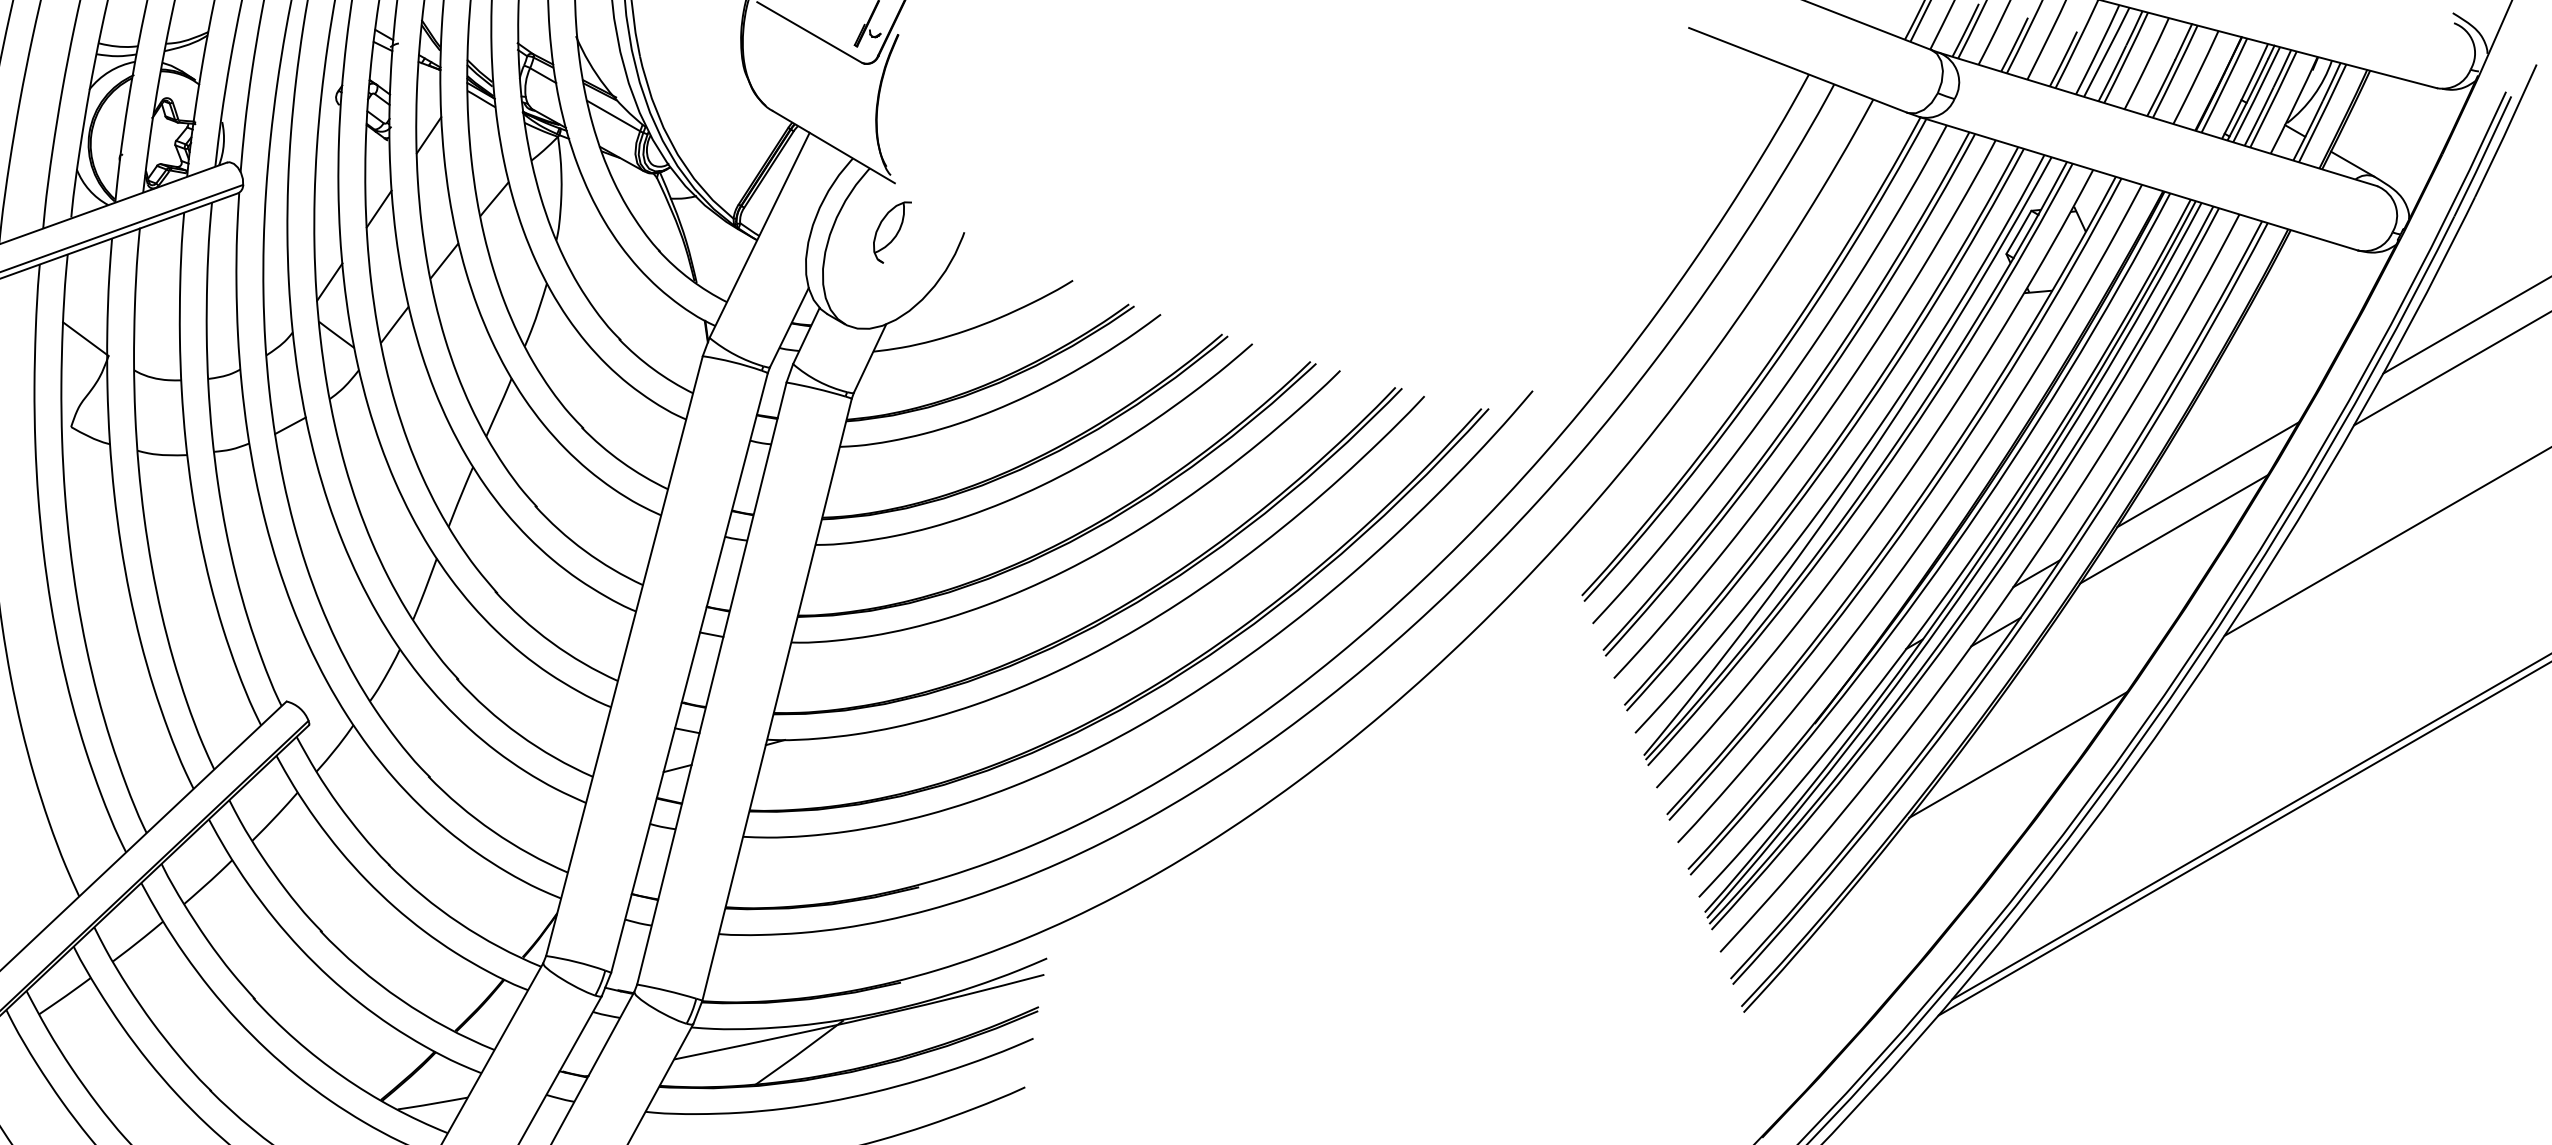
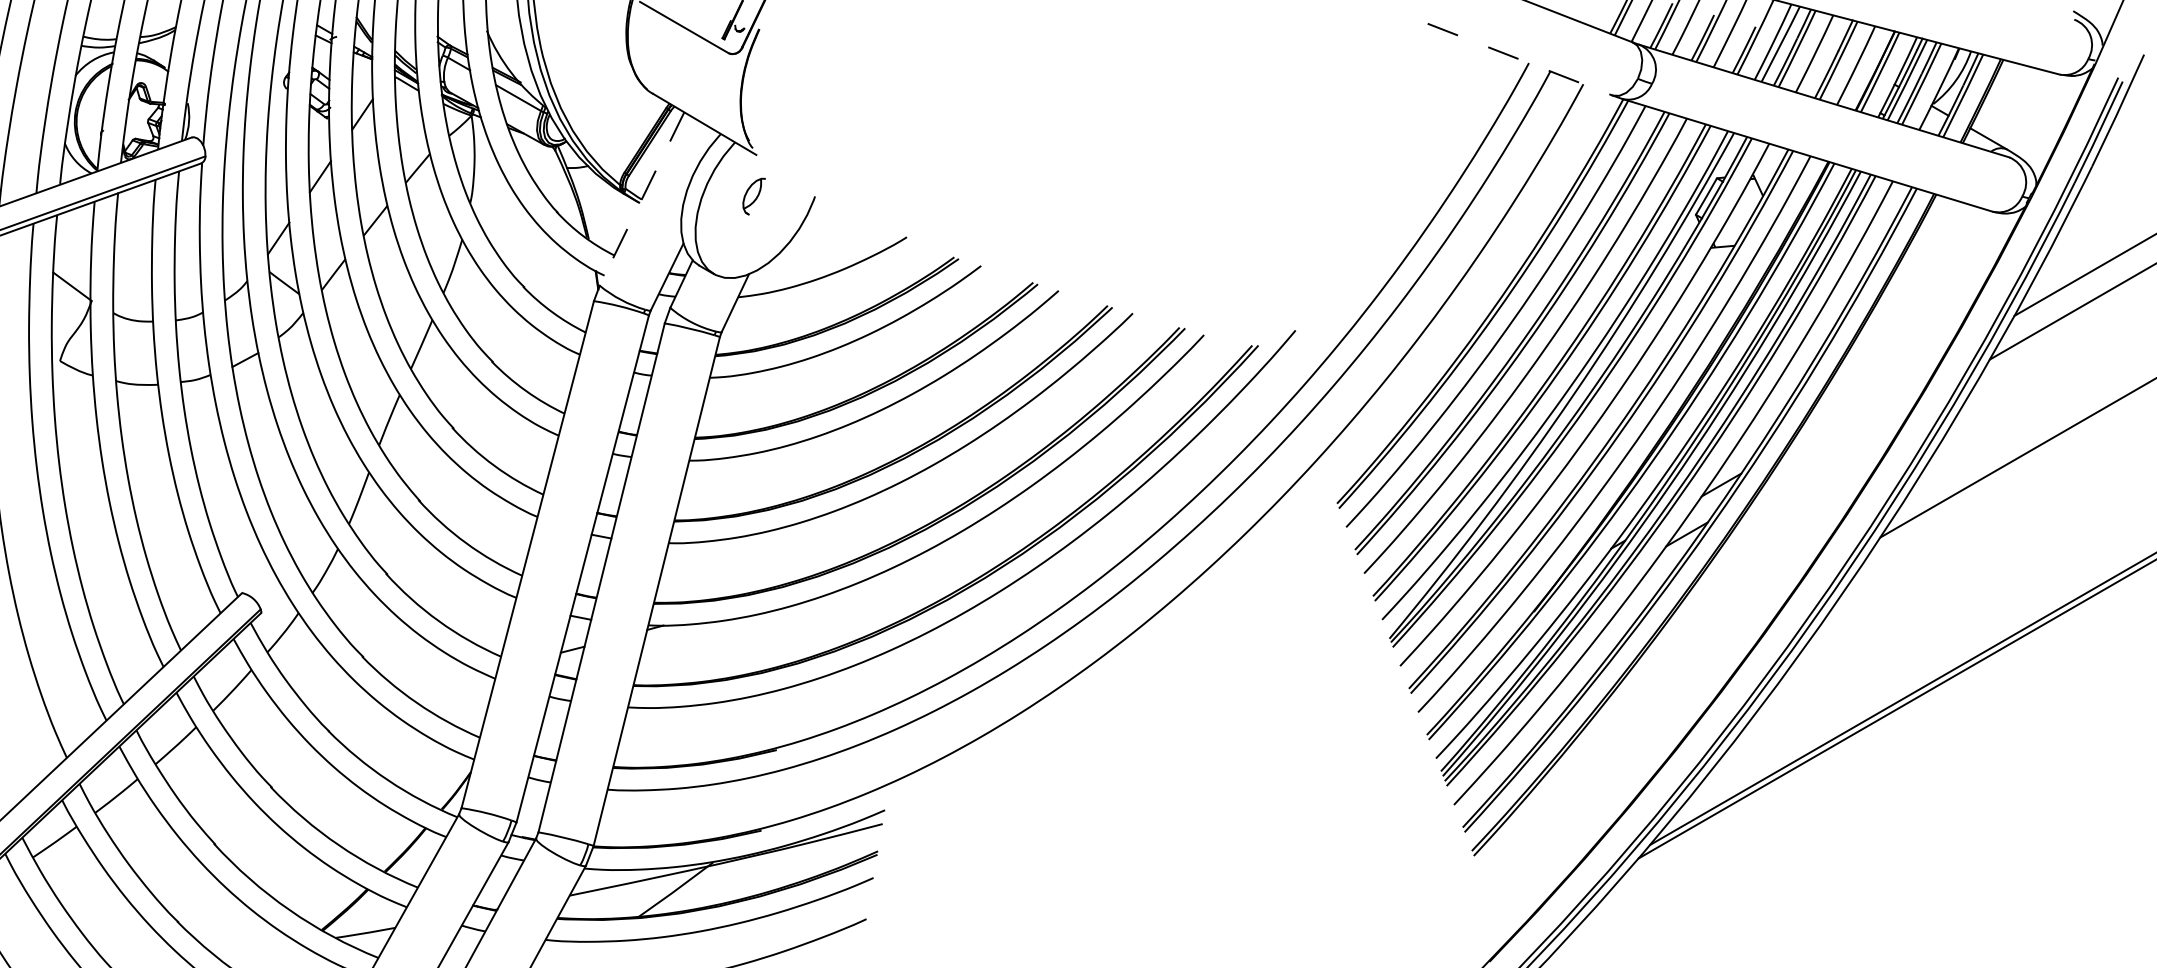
line: (1798, 70) -> (1520, 59), solid -> dashed
part: (892, 232) -> (754, 196), size x0.7
line: (759, 235) -> (641, 199), solid -> dashed
line: (2208, 474) -> (1866, 401), removed
line: (2174, 529) -> (1838, 447), removed
line: (2018, 754) -> (1706, 637), removed

